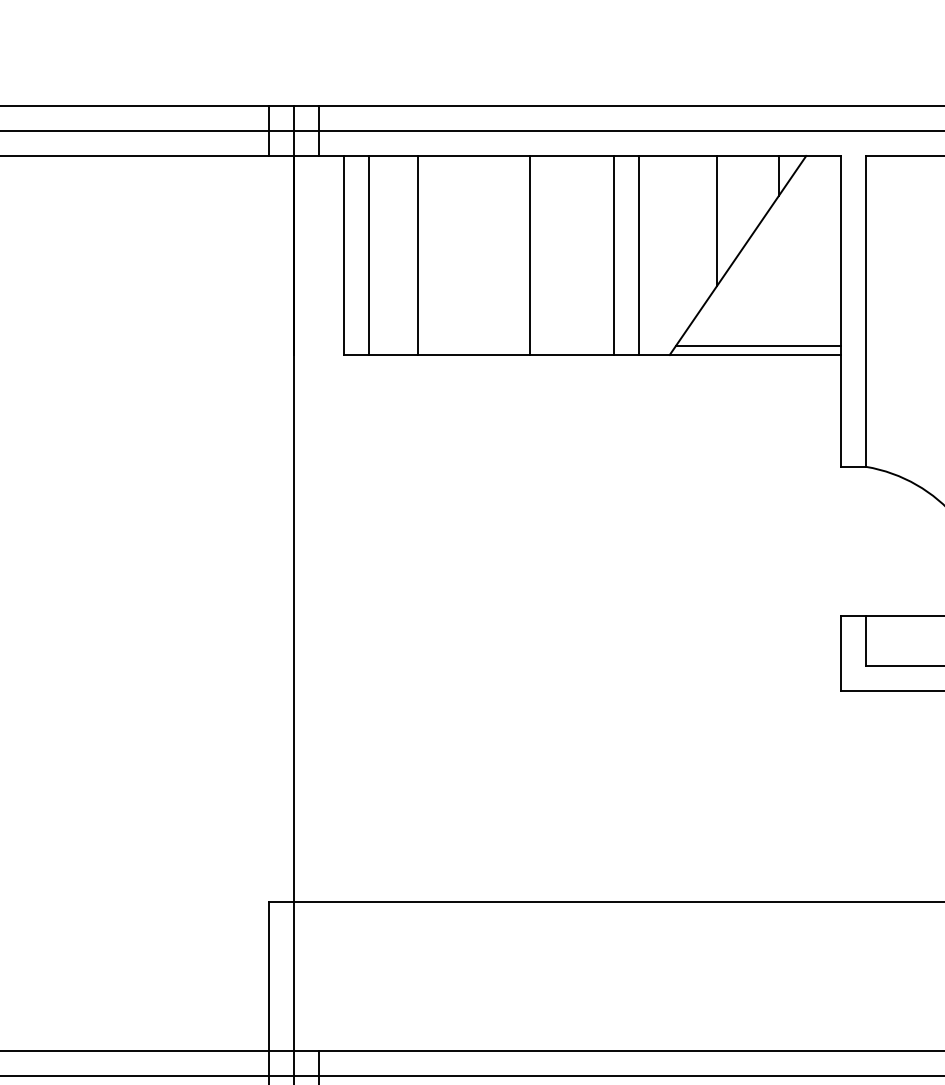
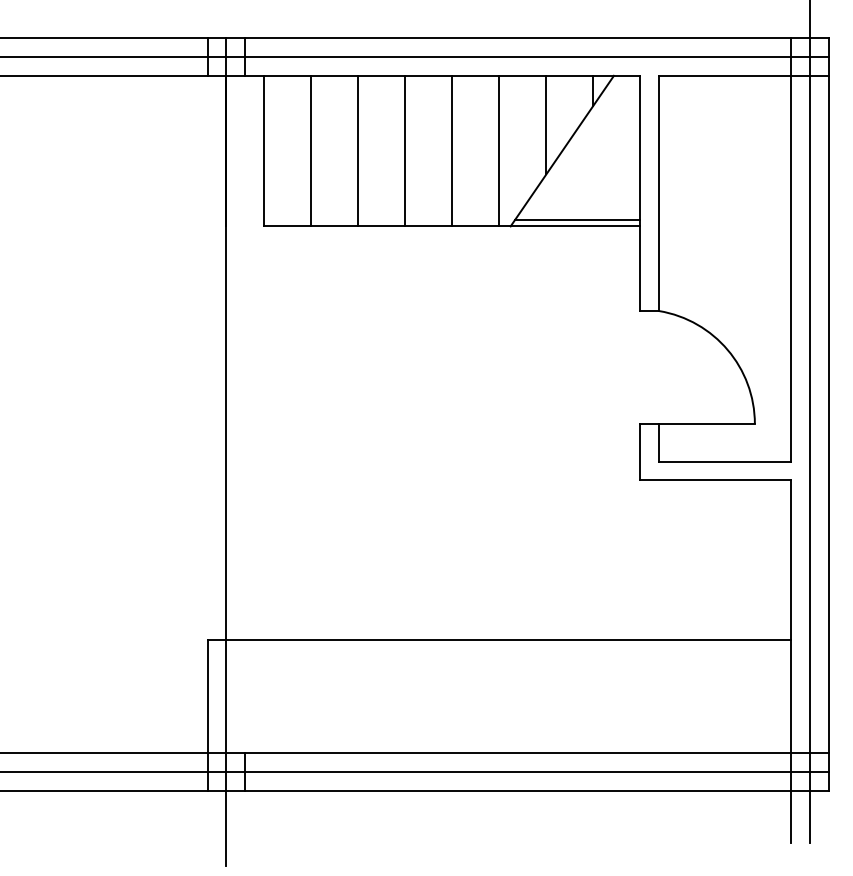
line: (369, 254) -> (311, 150), moved
line: (418, 254) -> (358, 150), moved
line: (614, 254) -> (499, 150), moved
line: (639, 254) -> (452, 150), moved

